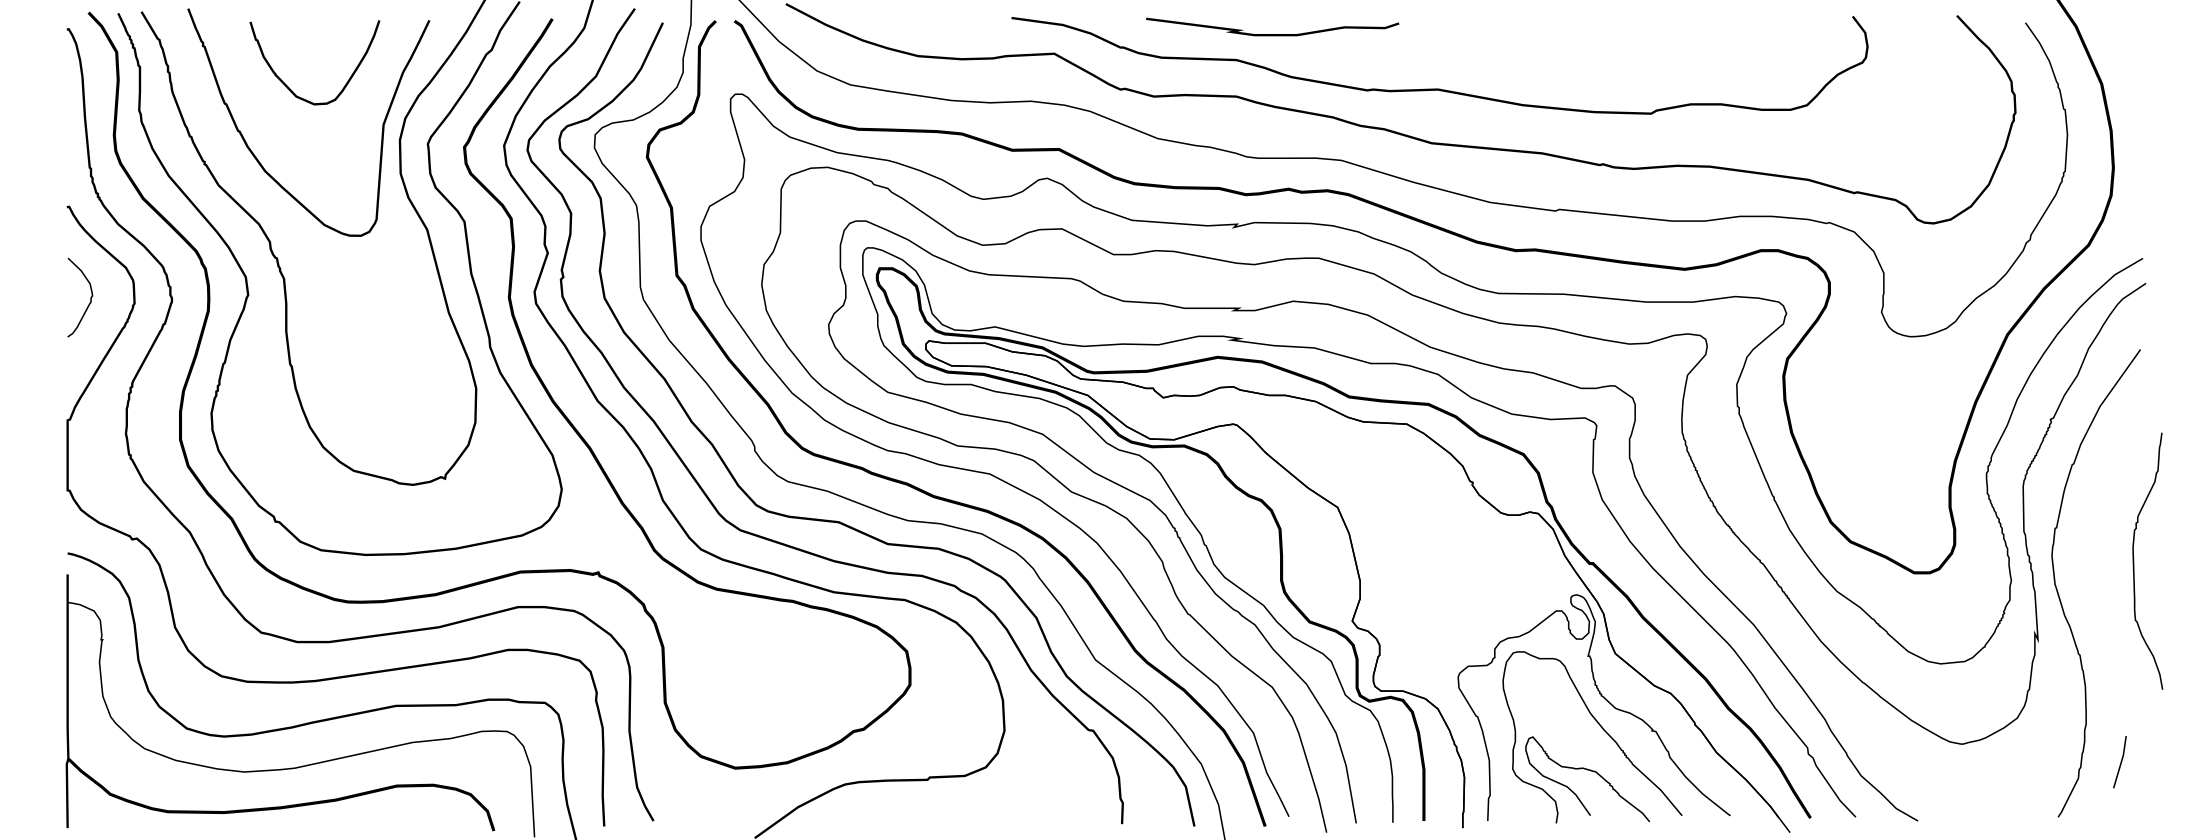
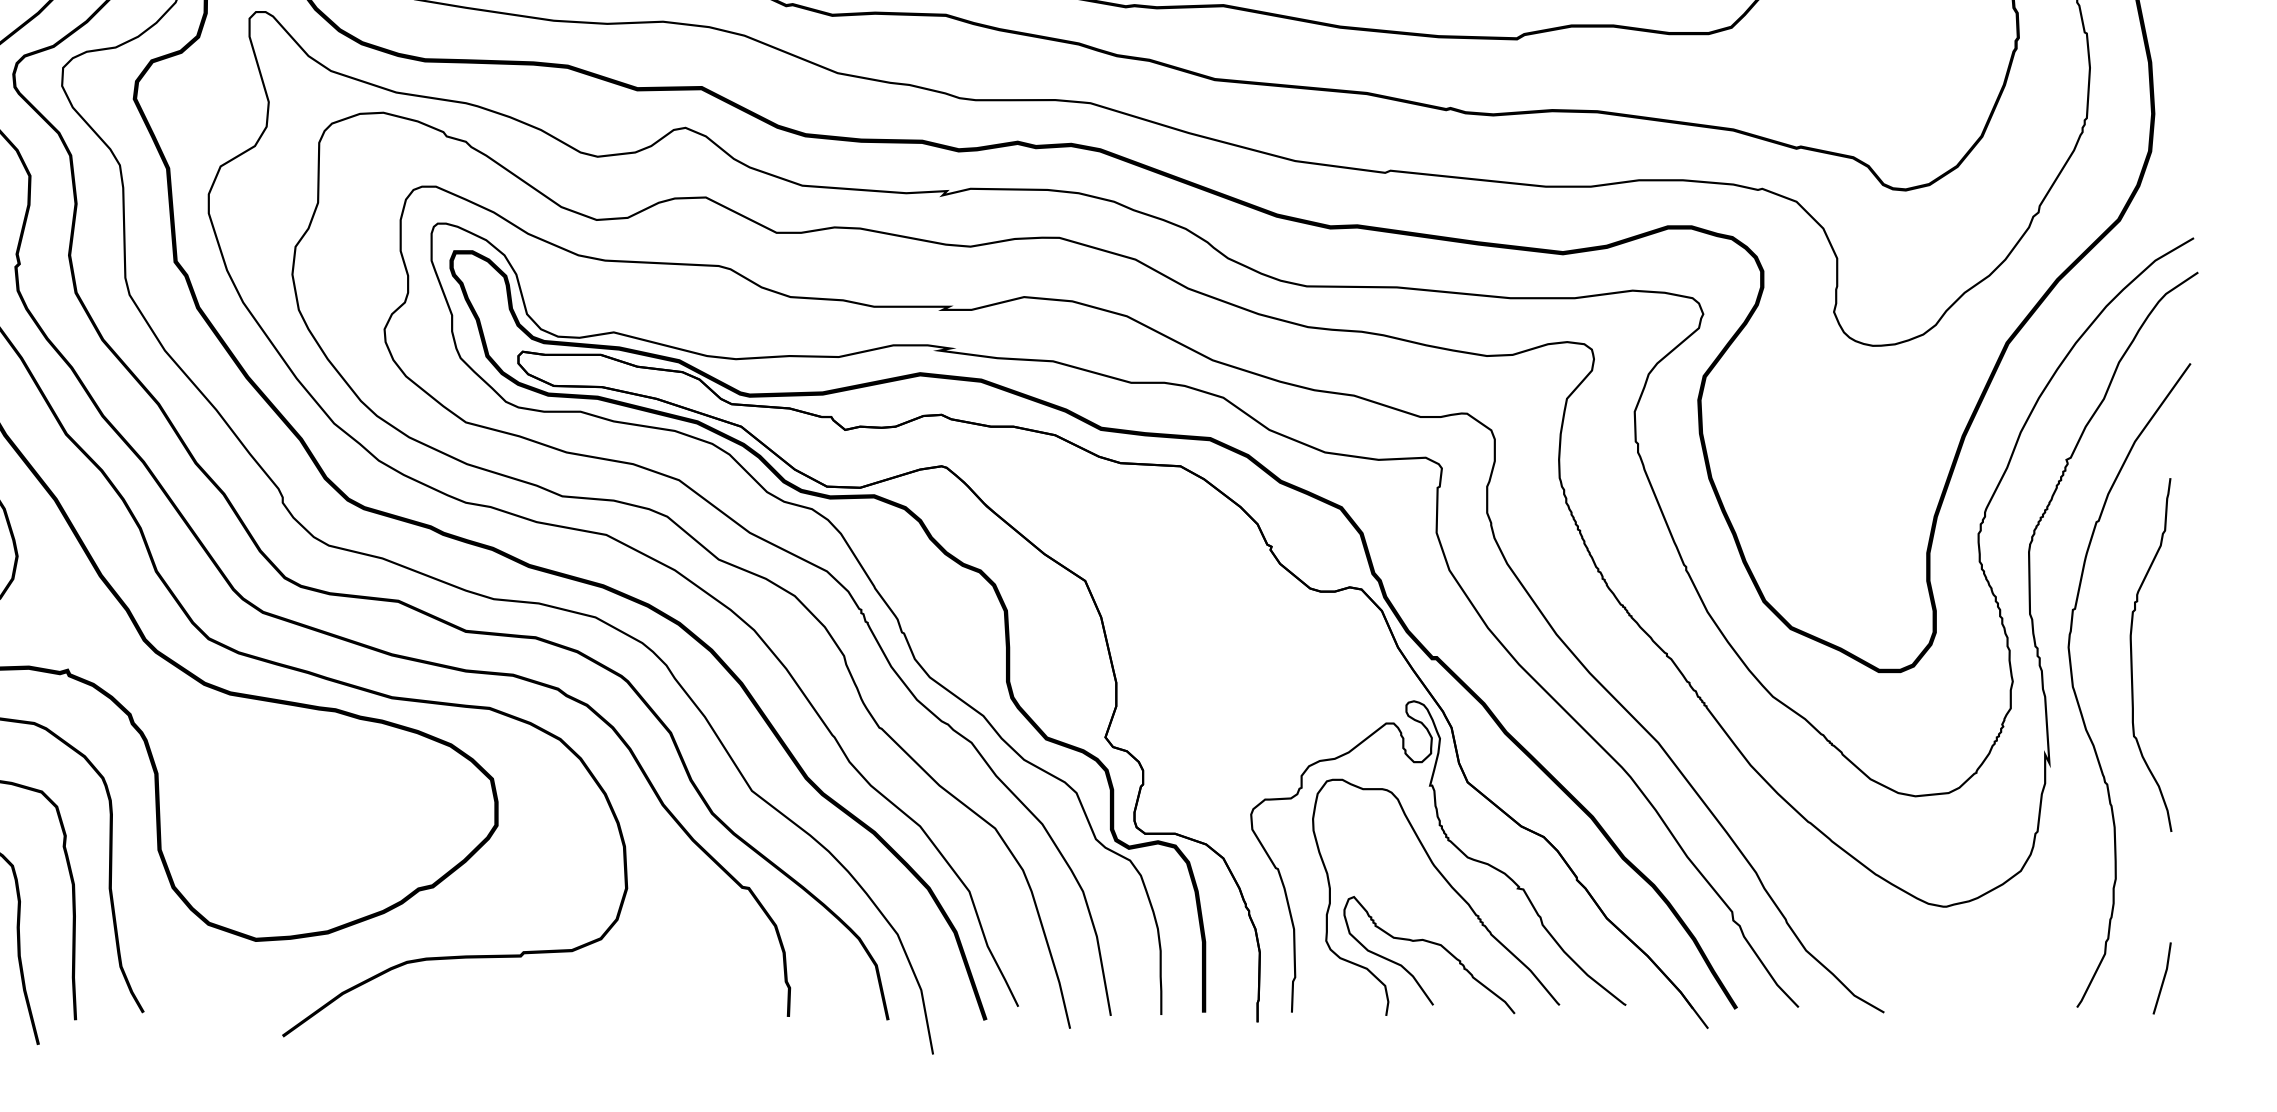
curve: (2134, 560) -> (2132, 653), moved
line: (2120, 762) -> (2162, 978), moved

